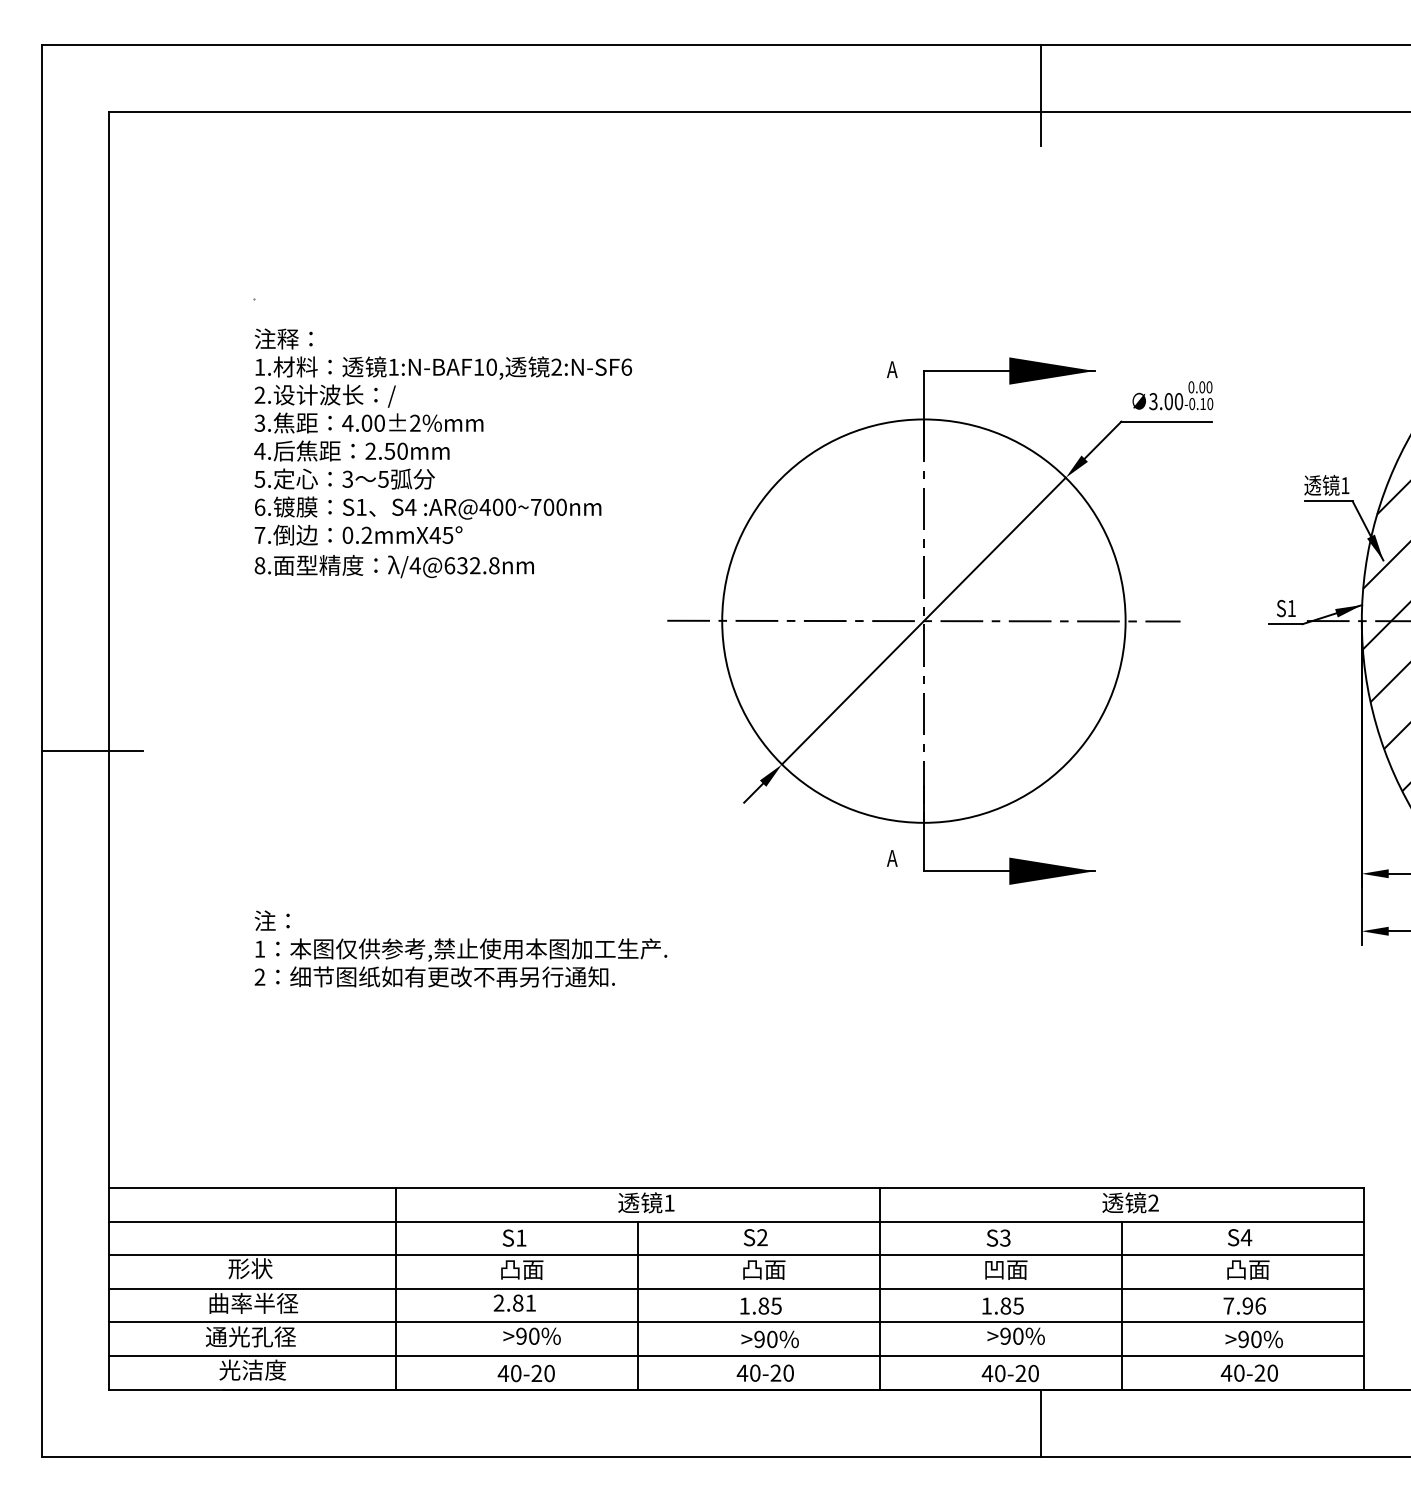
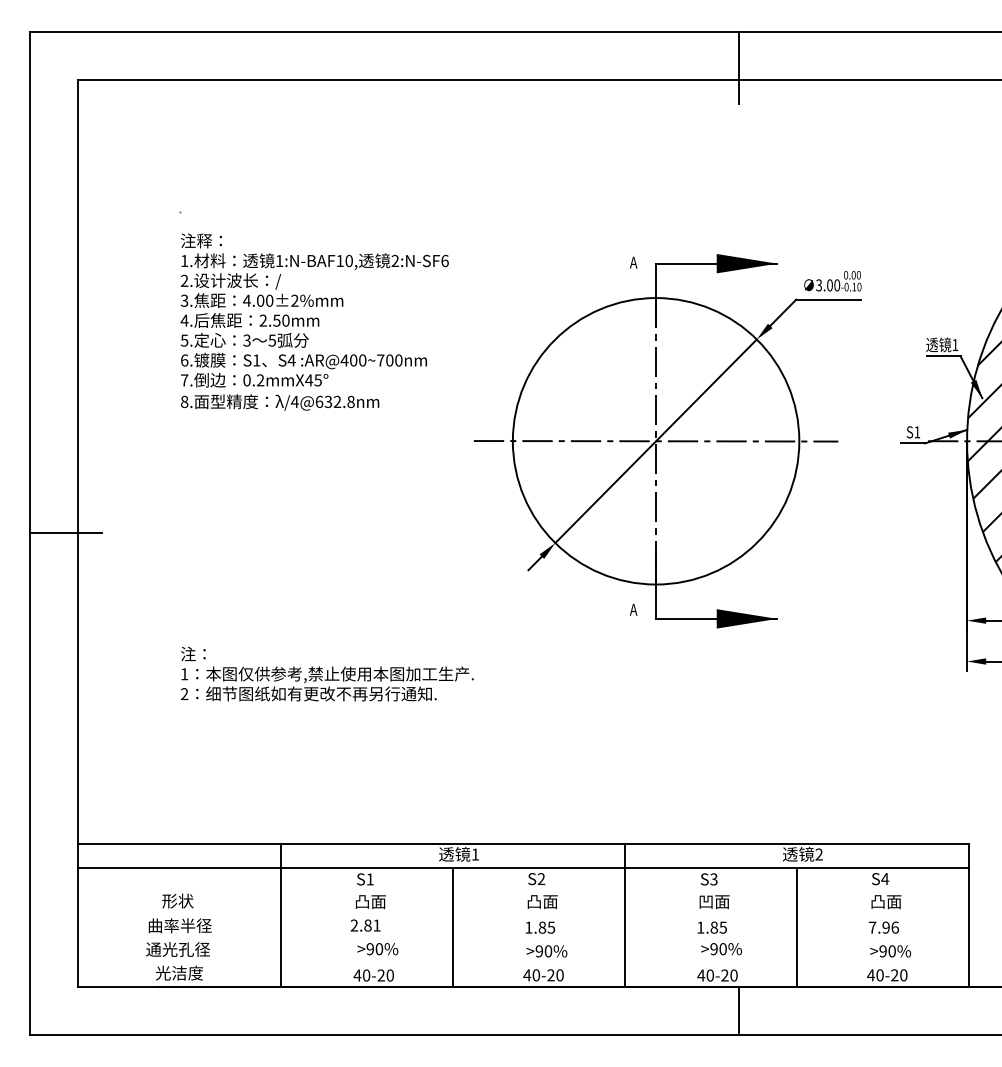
line: (736, 1255) -> (523, 891), removed
line: (736, 1288) -> (523, 915), removed
line: (736, 1322) -> (523, 939), removed
line: (736, 1356) -> (523, 963), removed

